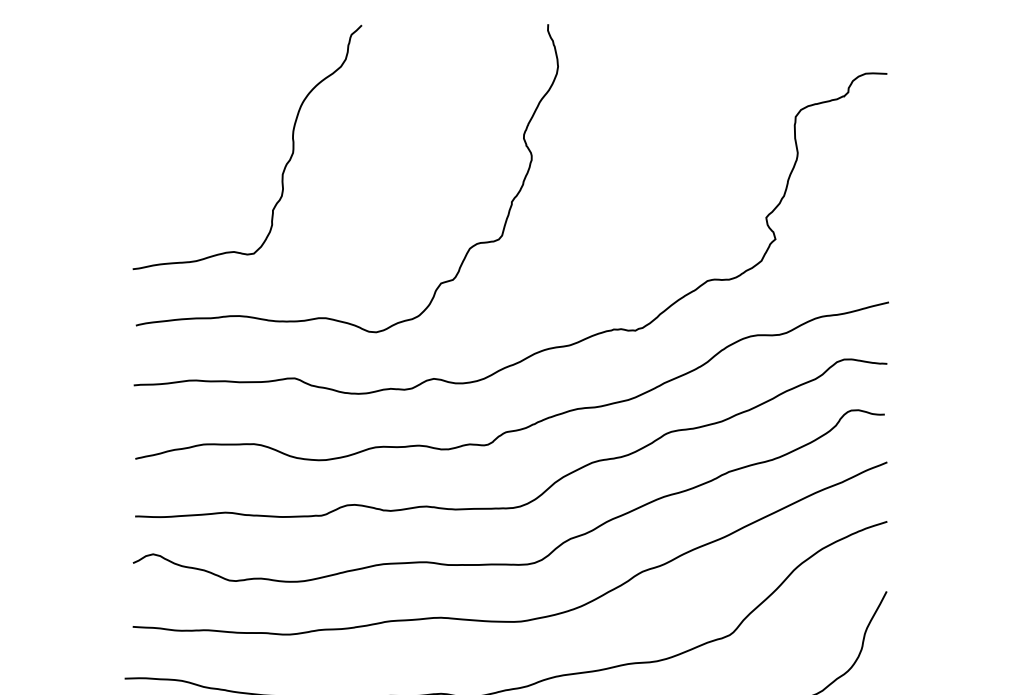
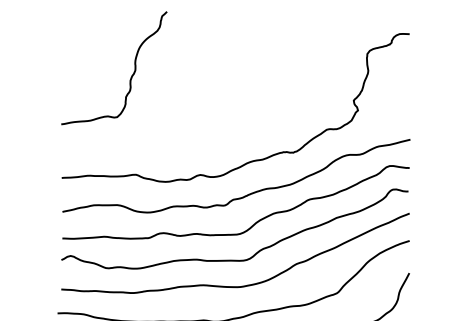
curve: (438, 282) -> (202, 130), removed

